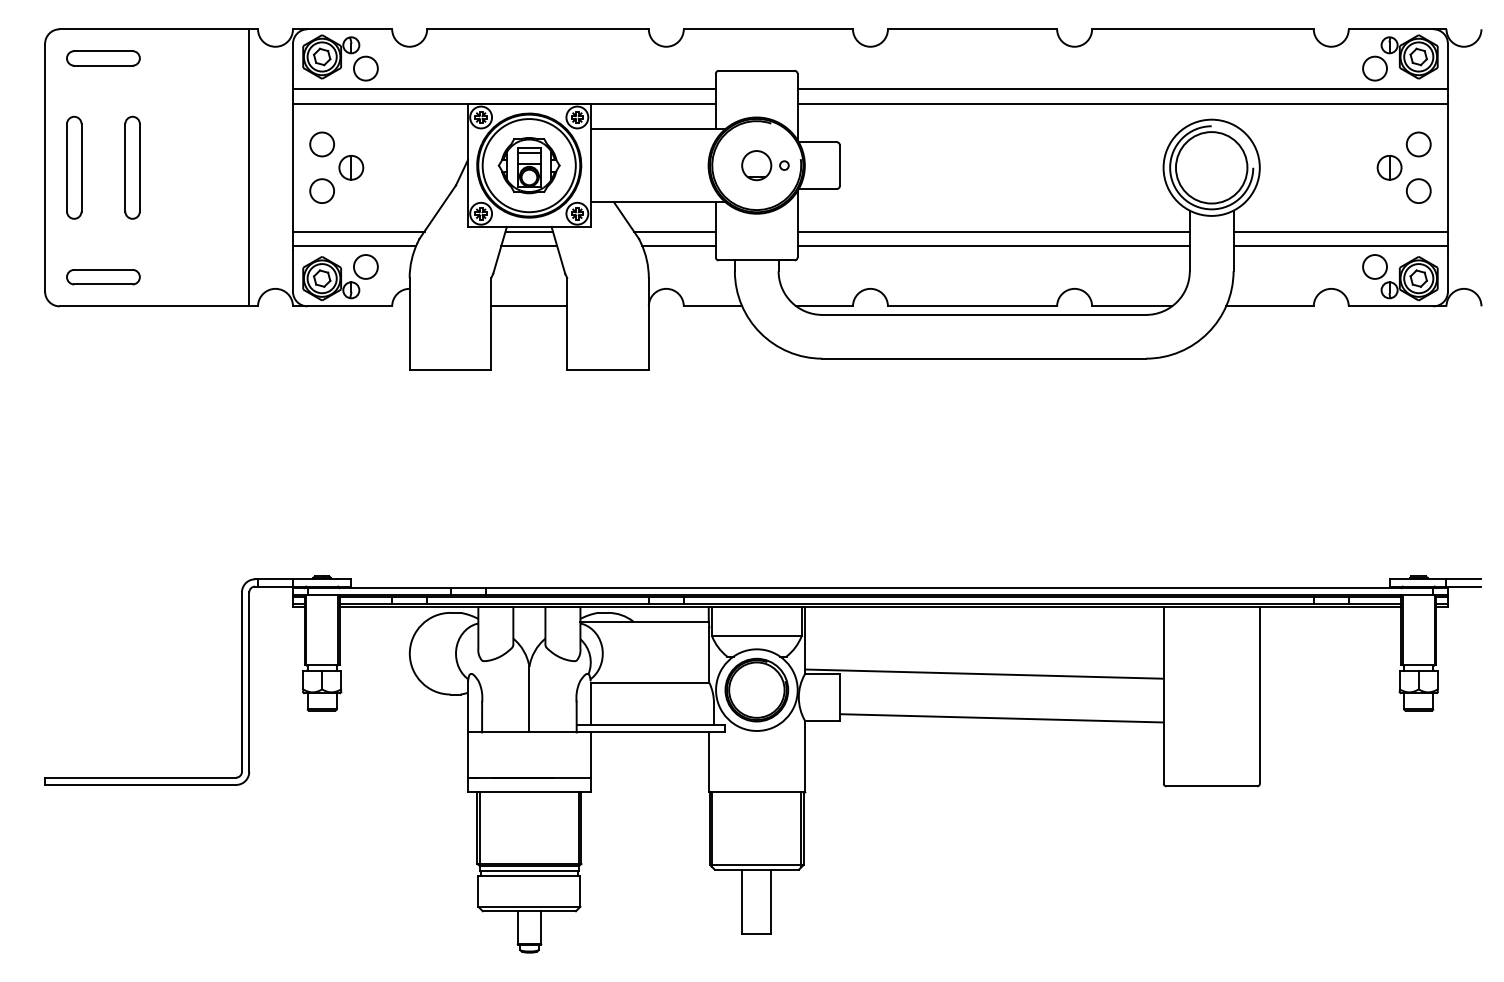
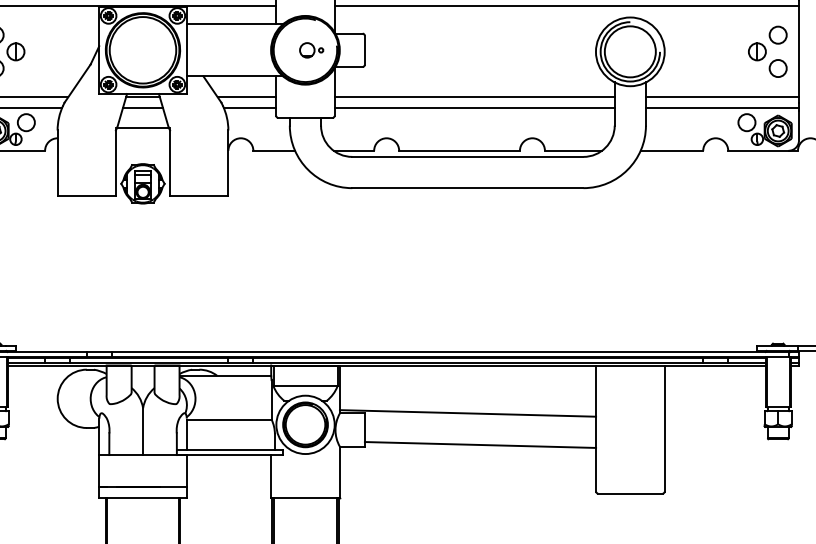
part: (528, 165) -> (142, 183), moved
part: (765, 165) -> (311, 50), size x0.7
line: (529, 306) -> (143, 128), moved

